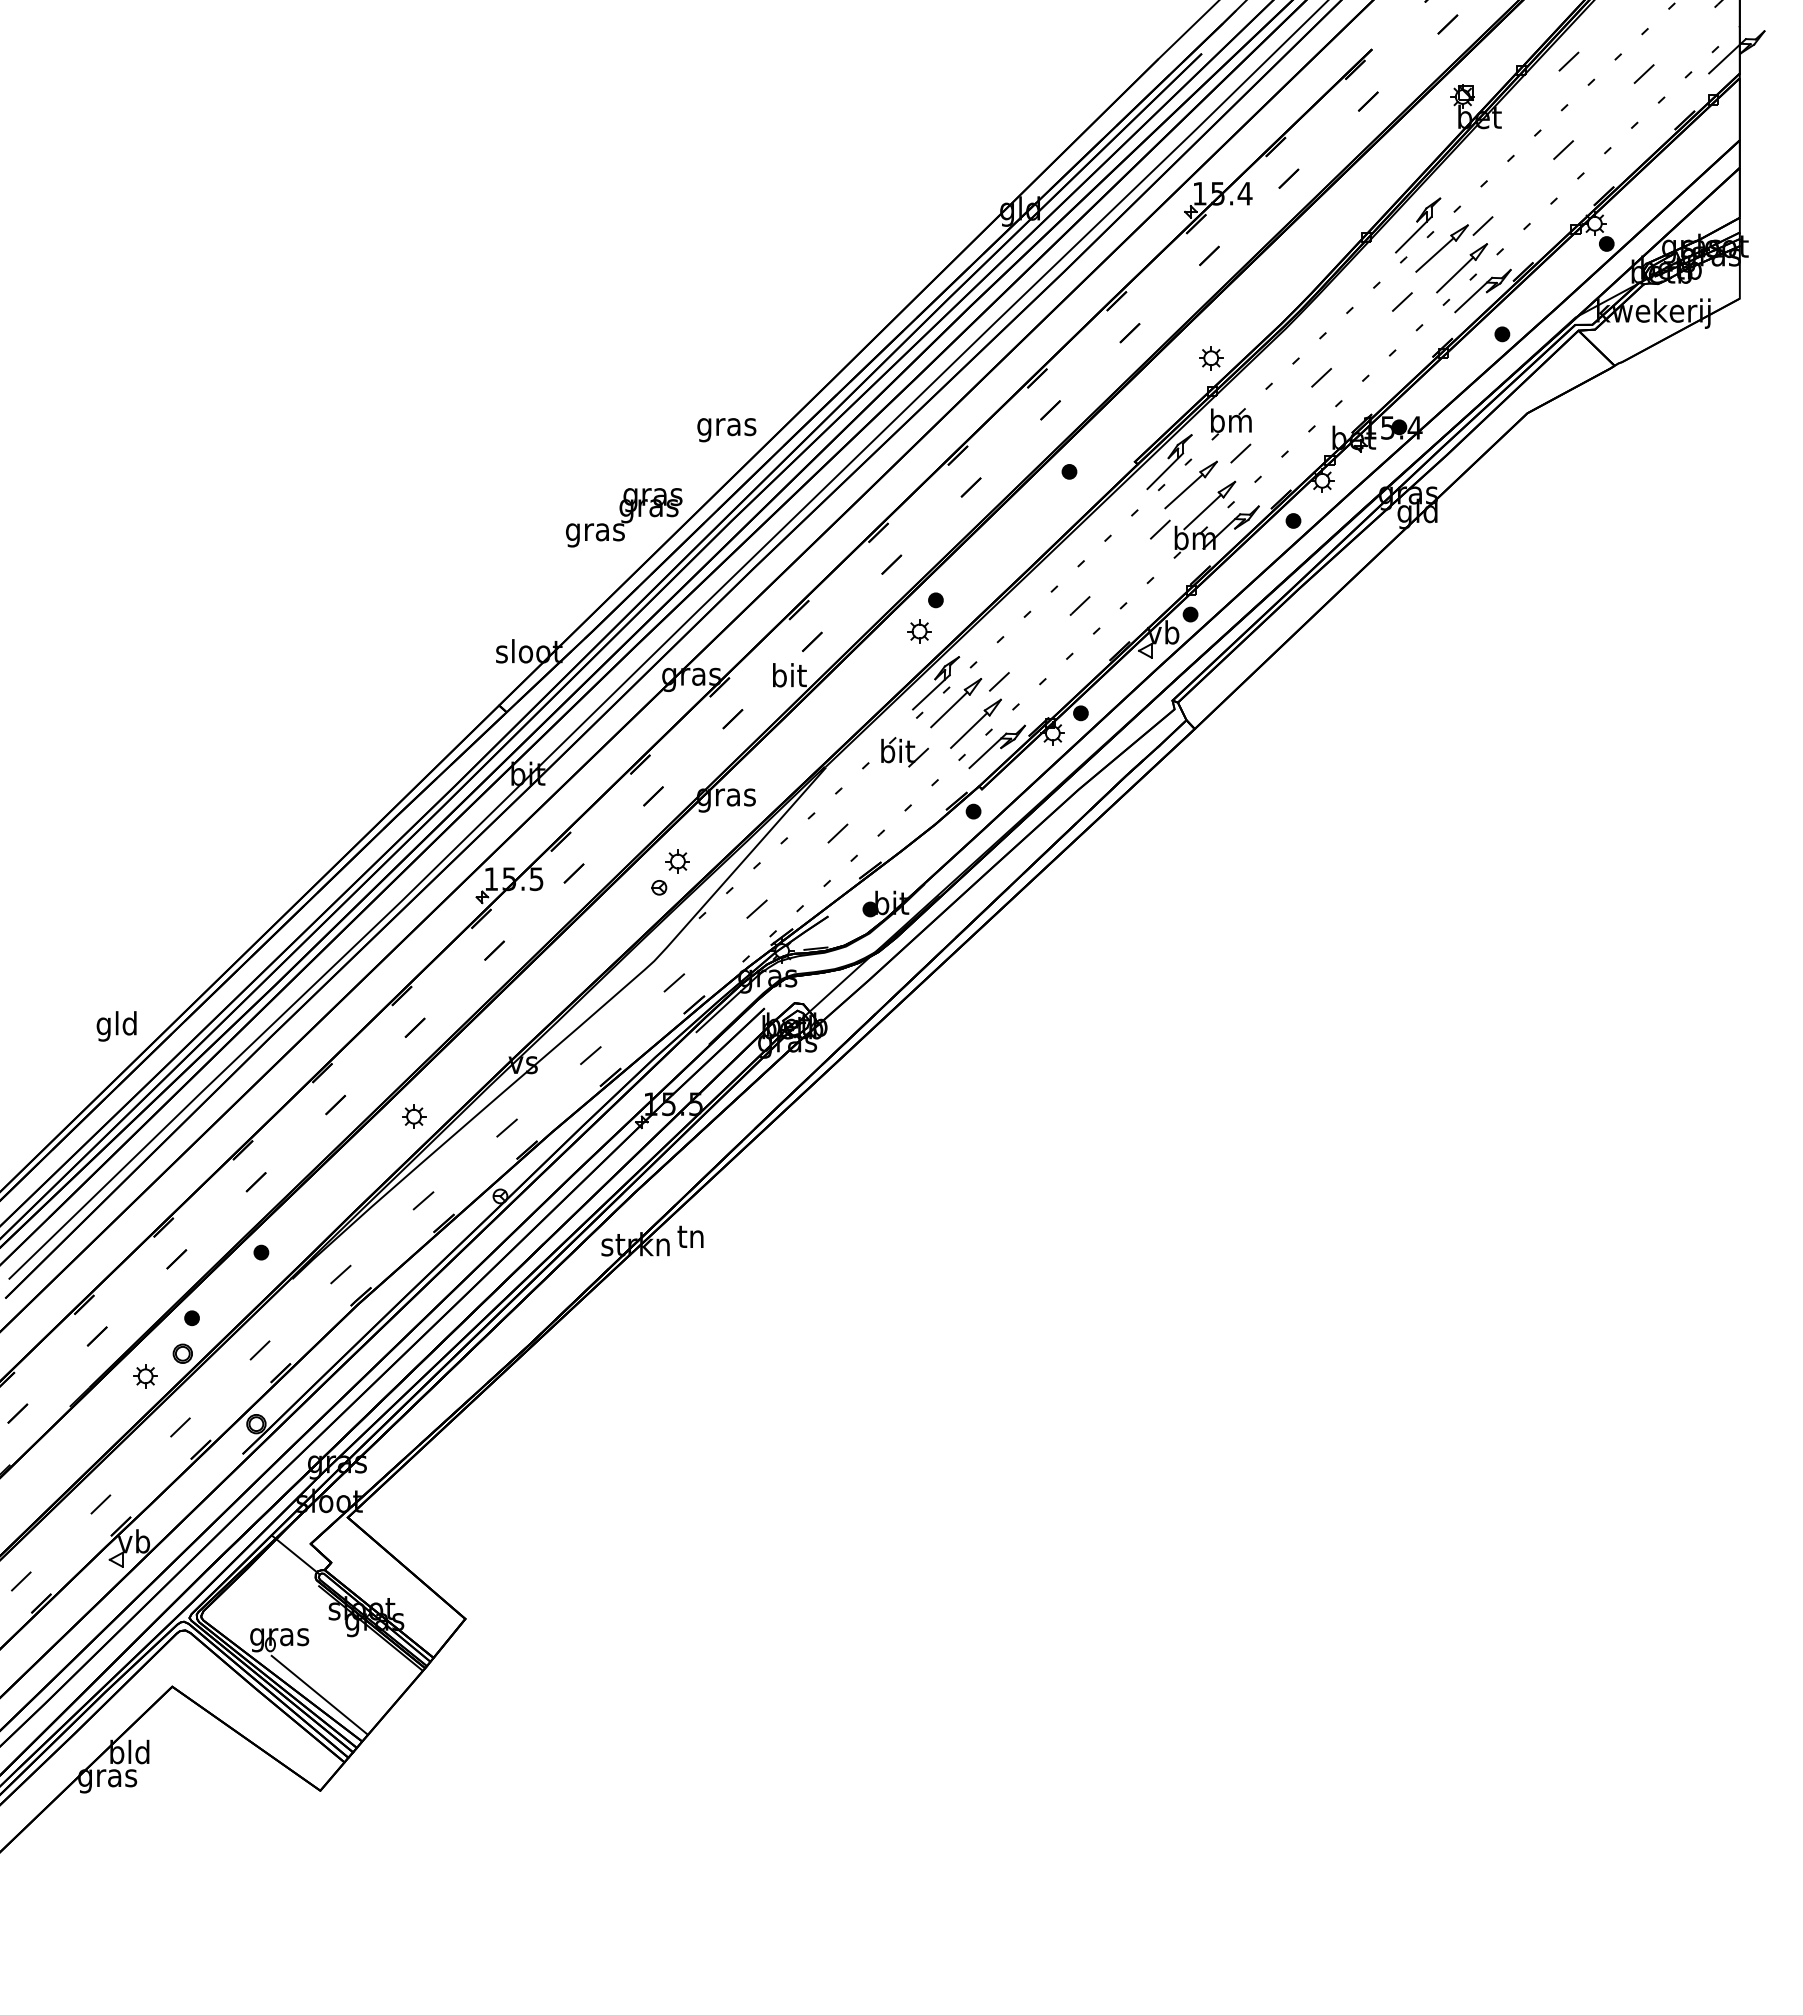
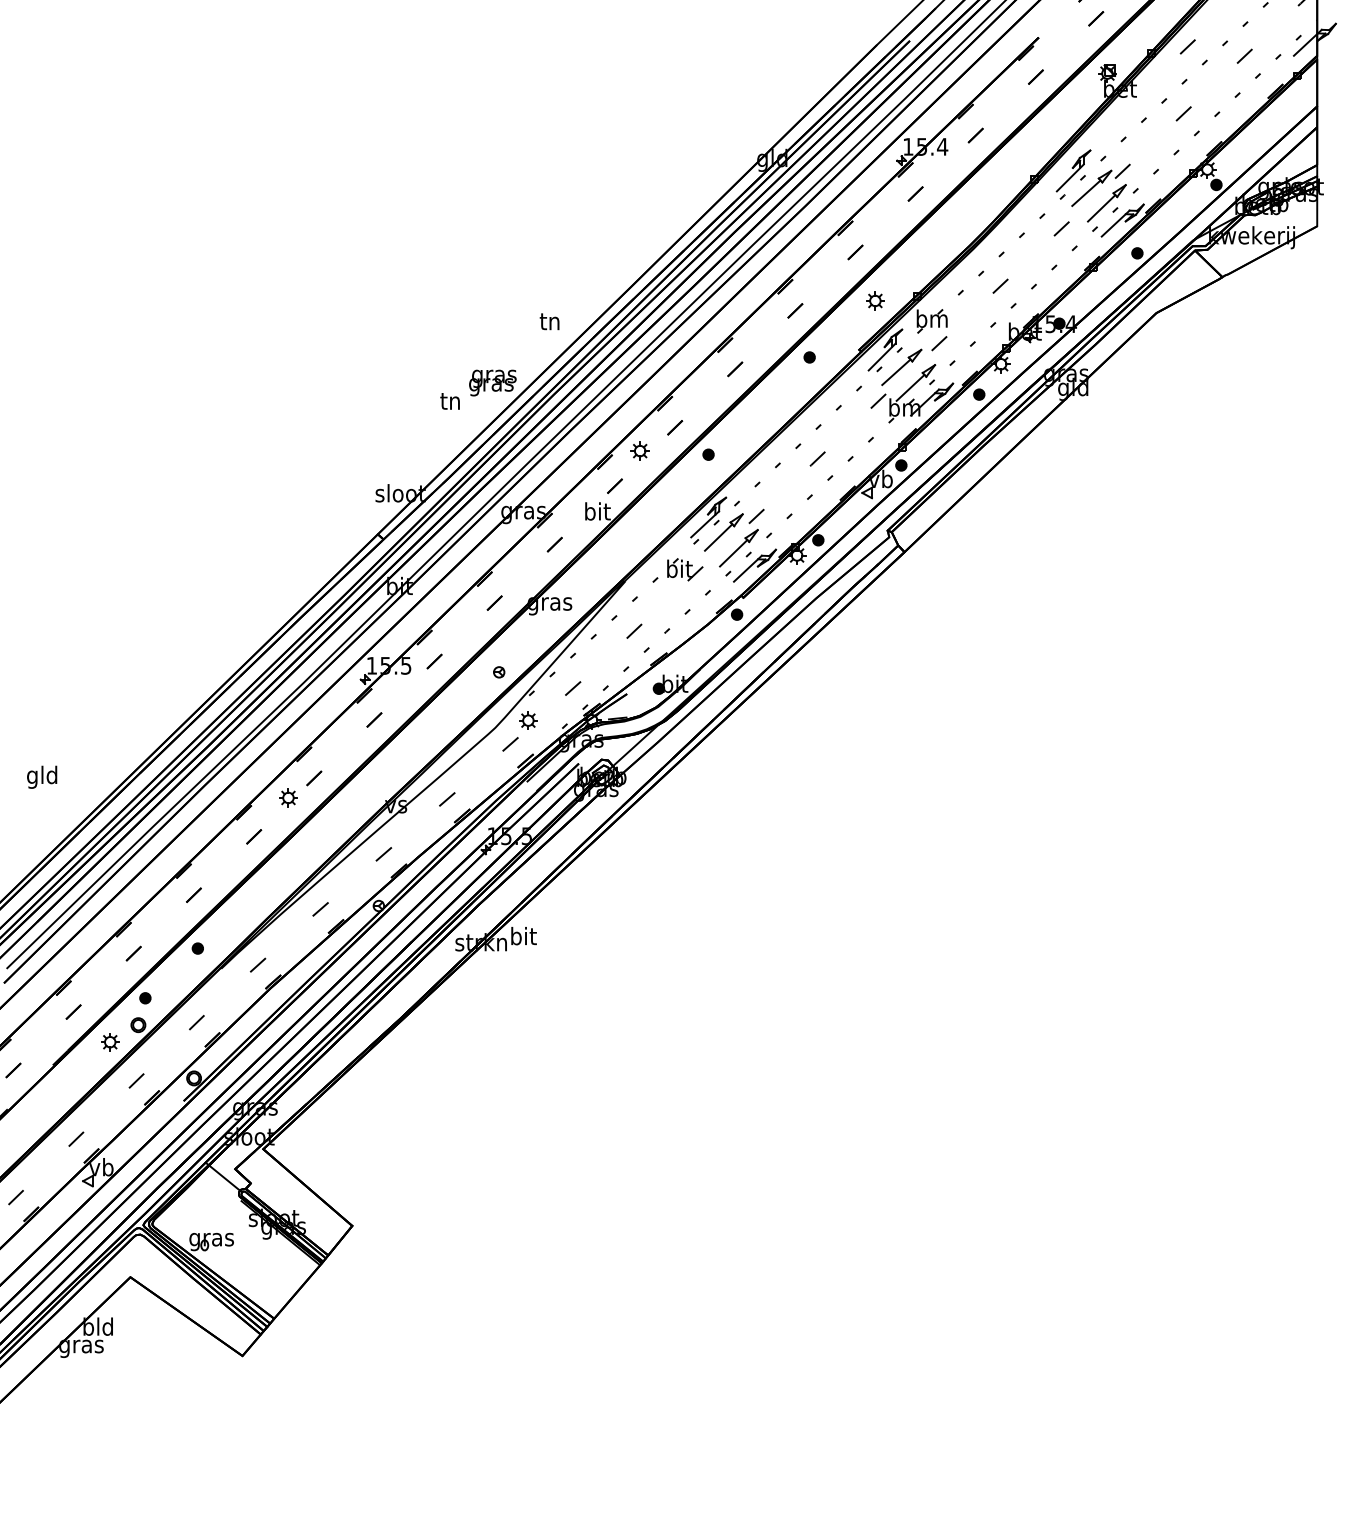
part: (1211, 358) -> (875, 301), moved
text: (726, 427) -> (550, 323), gras -> tn
text: (595, 532) -> (450, 403), gras -> tn
part: (919, 631) -> (640, 451), moved
part: (677, 861) -> (528, 720), moved
text: (116, 1026) -> (41, 777), moved
part: (414, 1116) -> (288, 797), moved
text: (692, 1236) -> (524, 936), tn -> bit
line: (319, 1694) -> (241, 1283), removed

